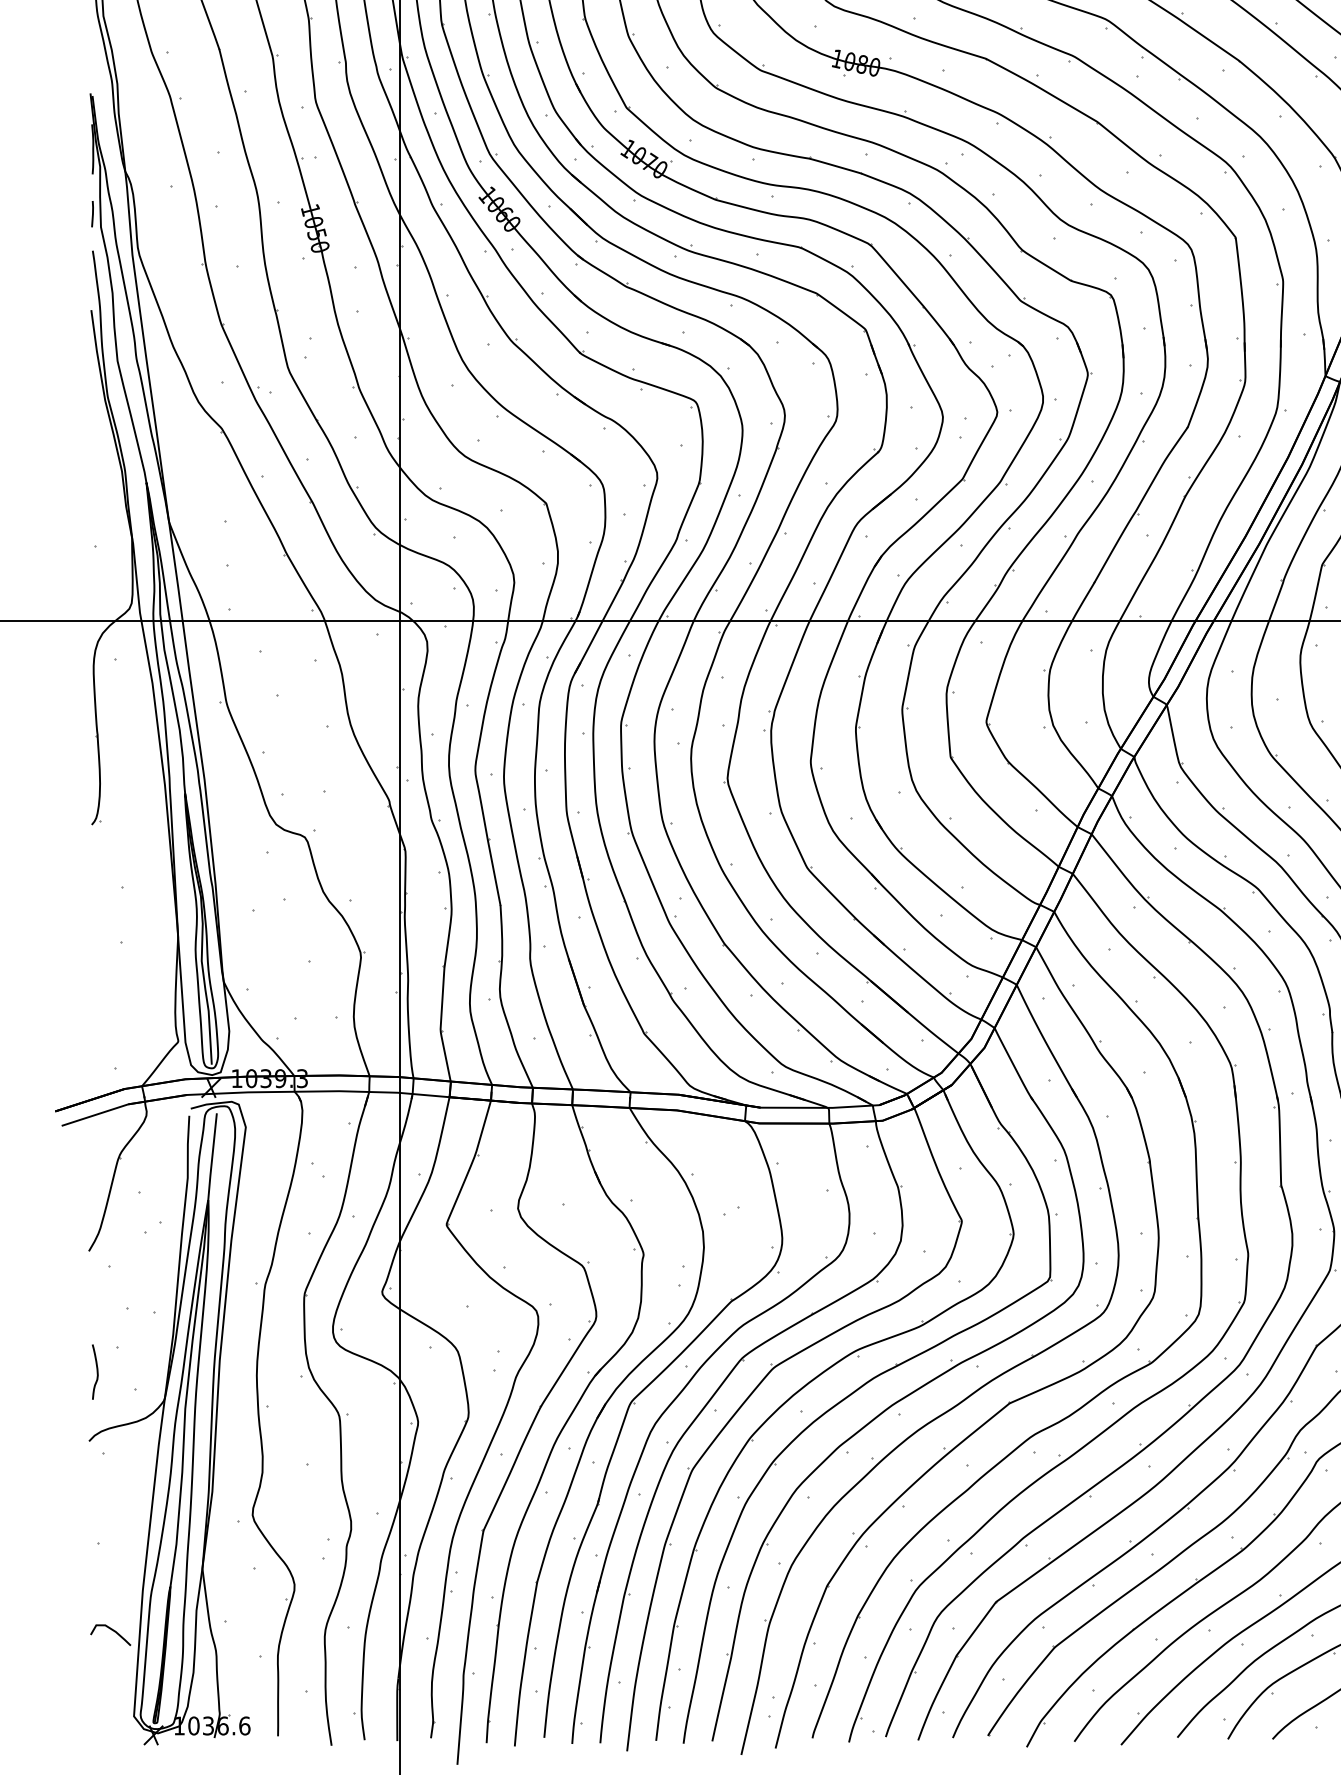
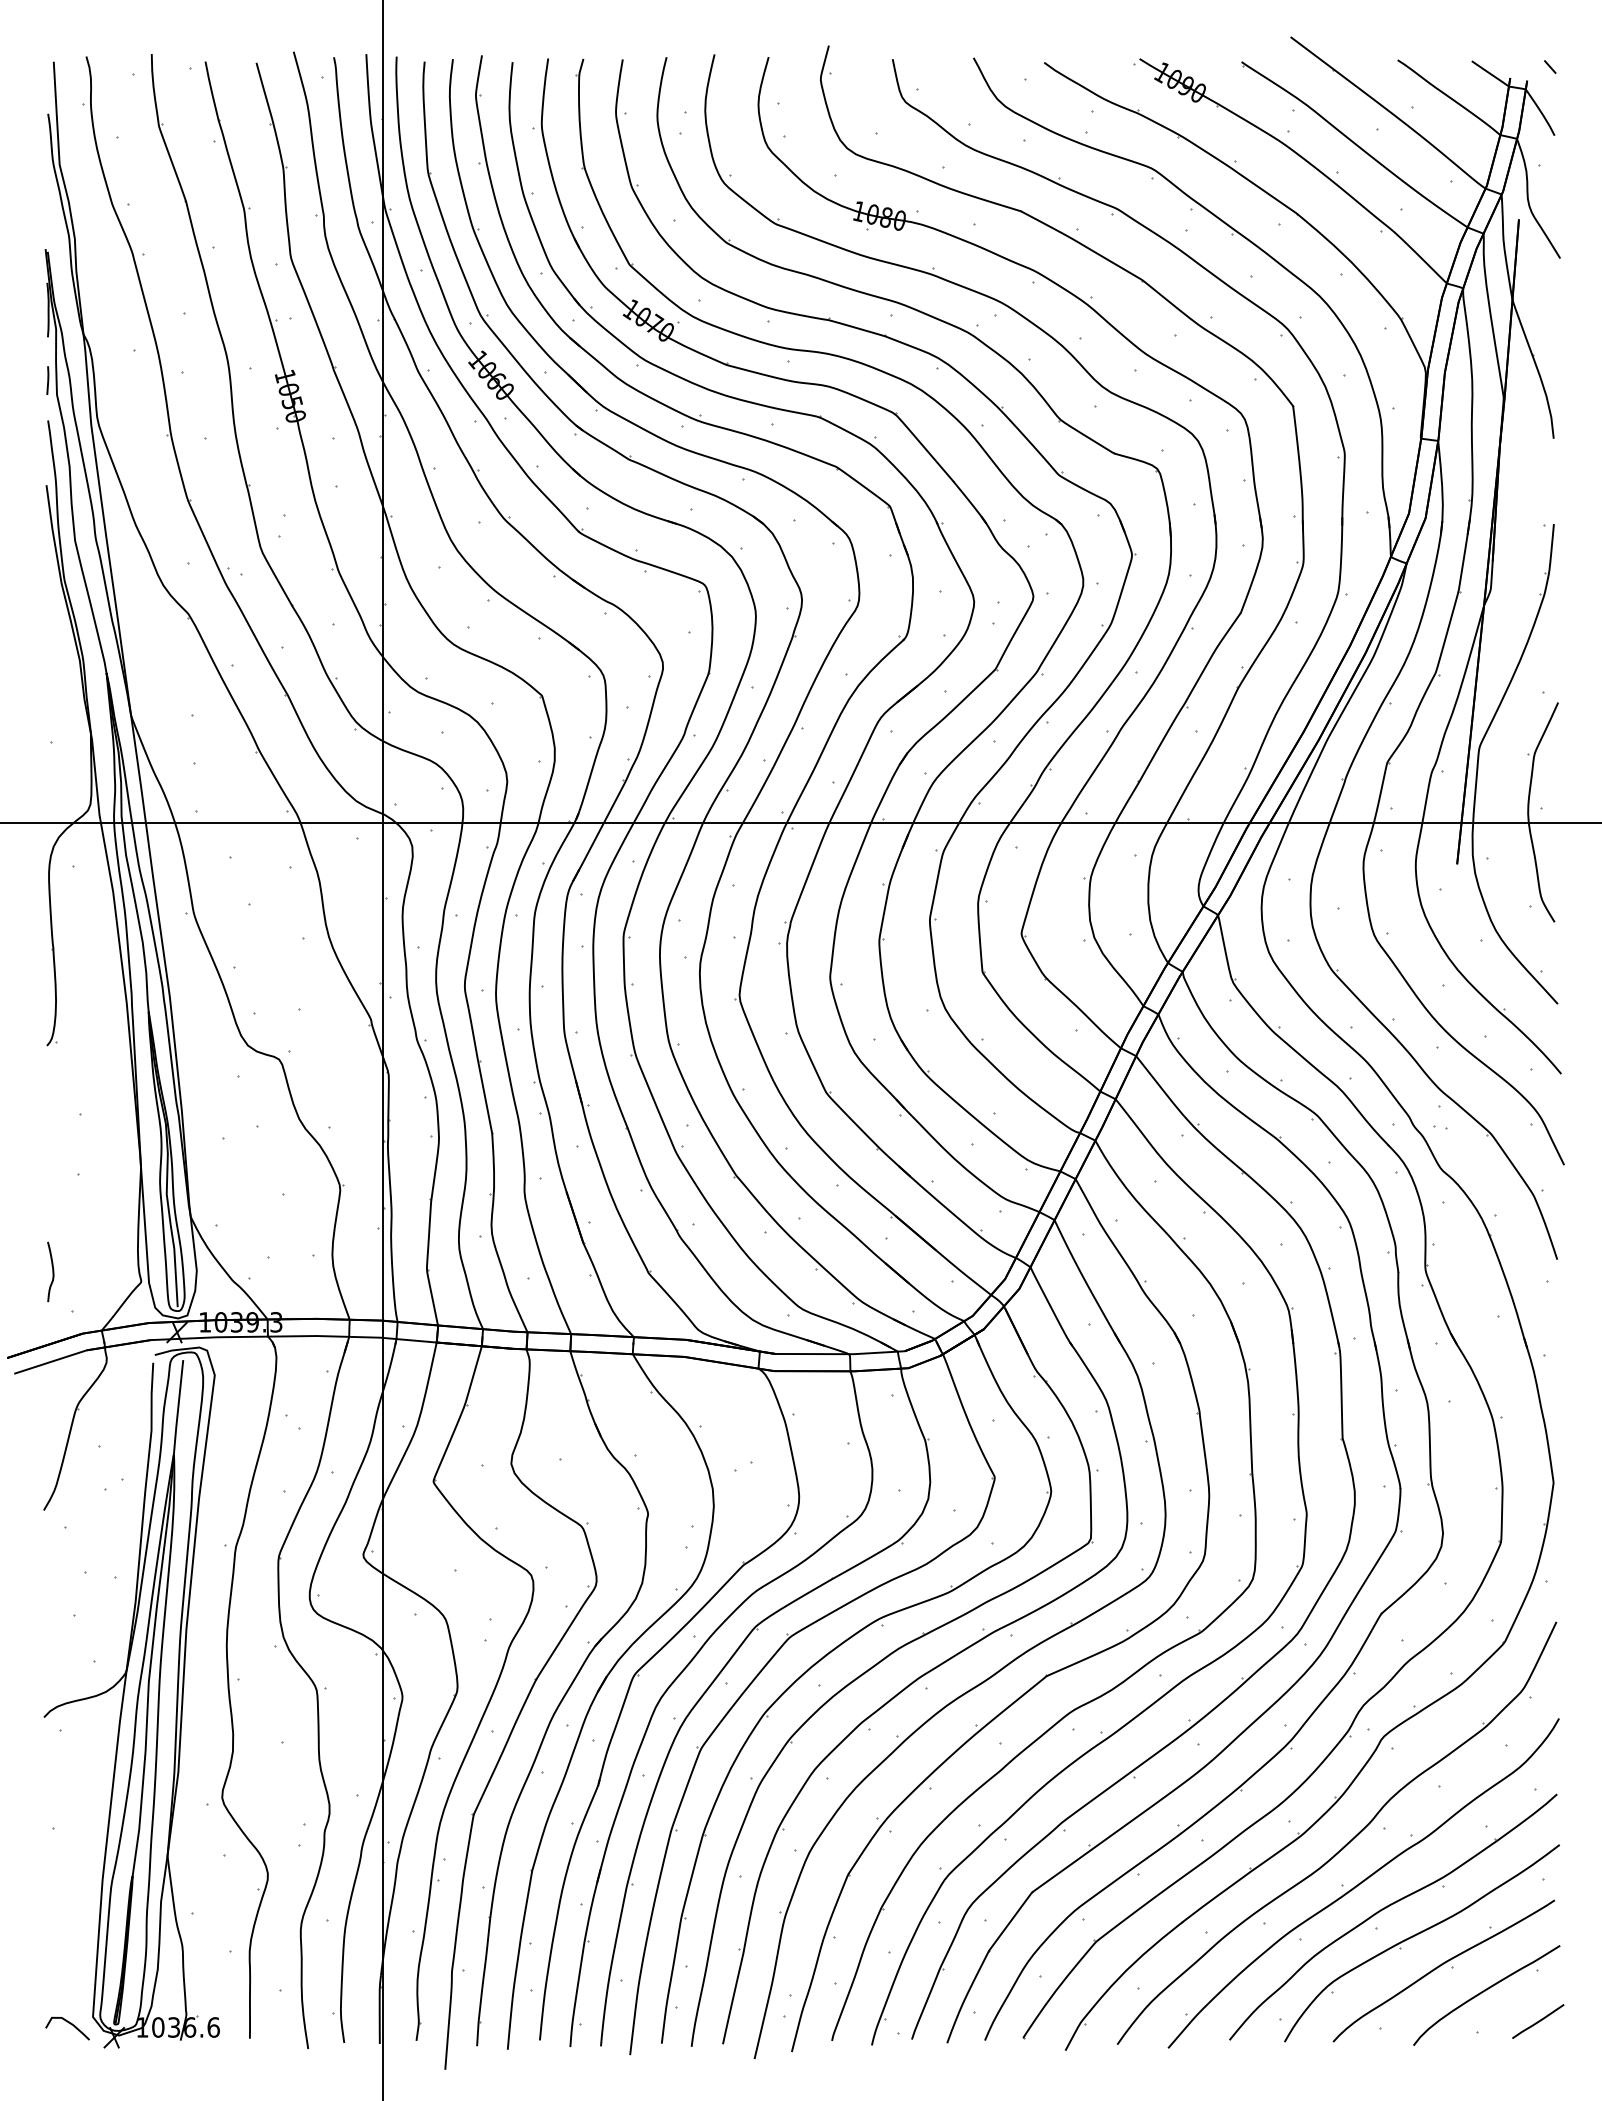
curve: (96, 1371) -> (52, 1271), moved
curve: (113, 1631) -> (70, 2024), moved

